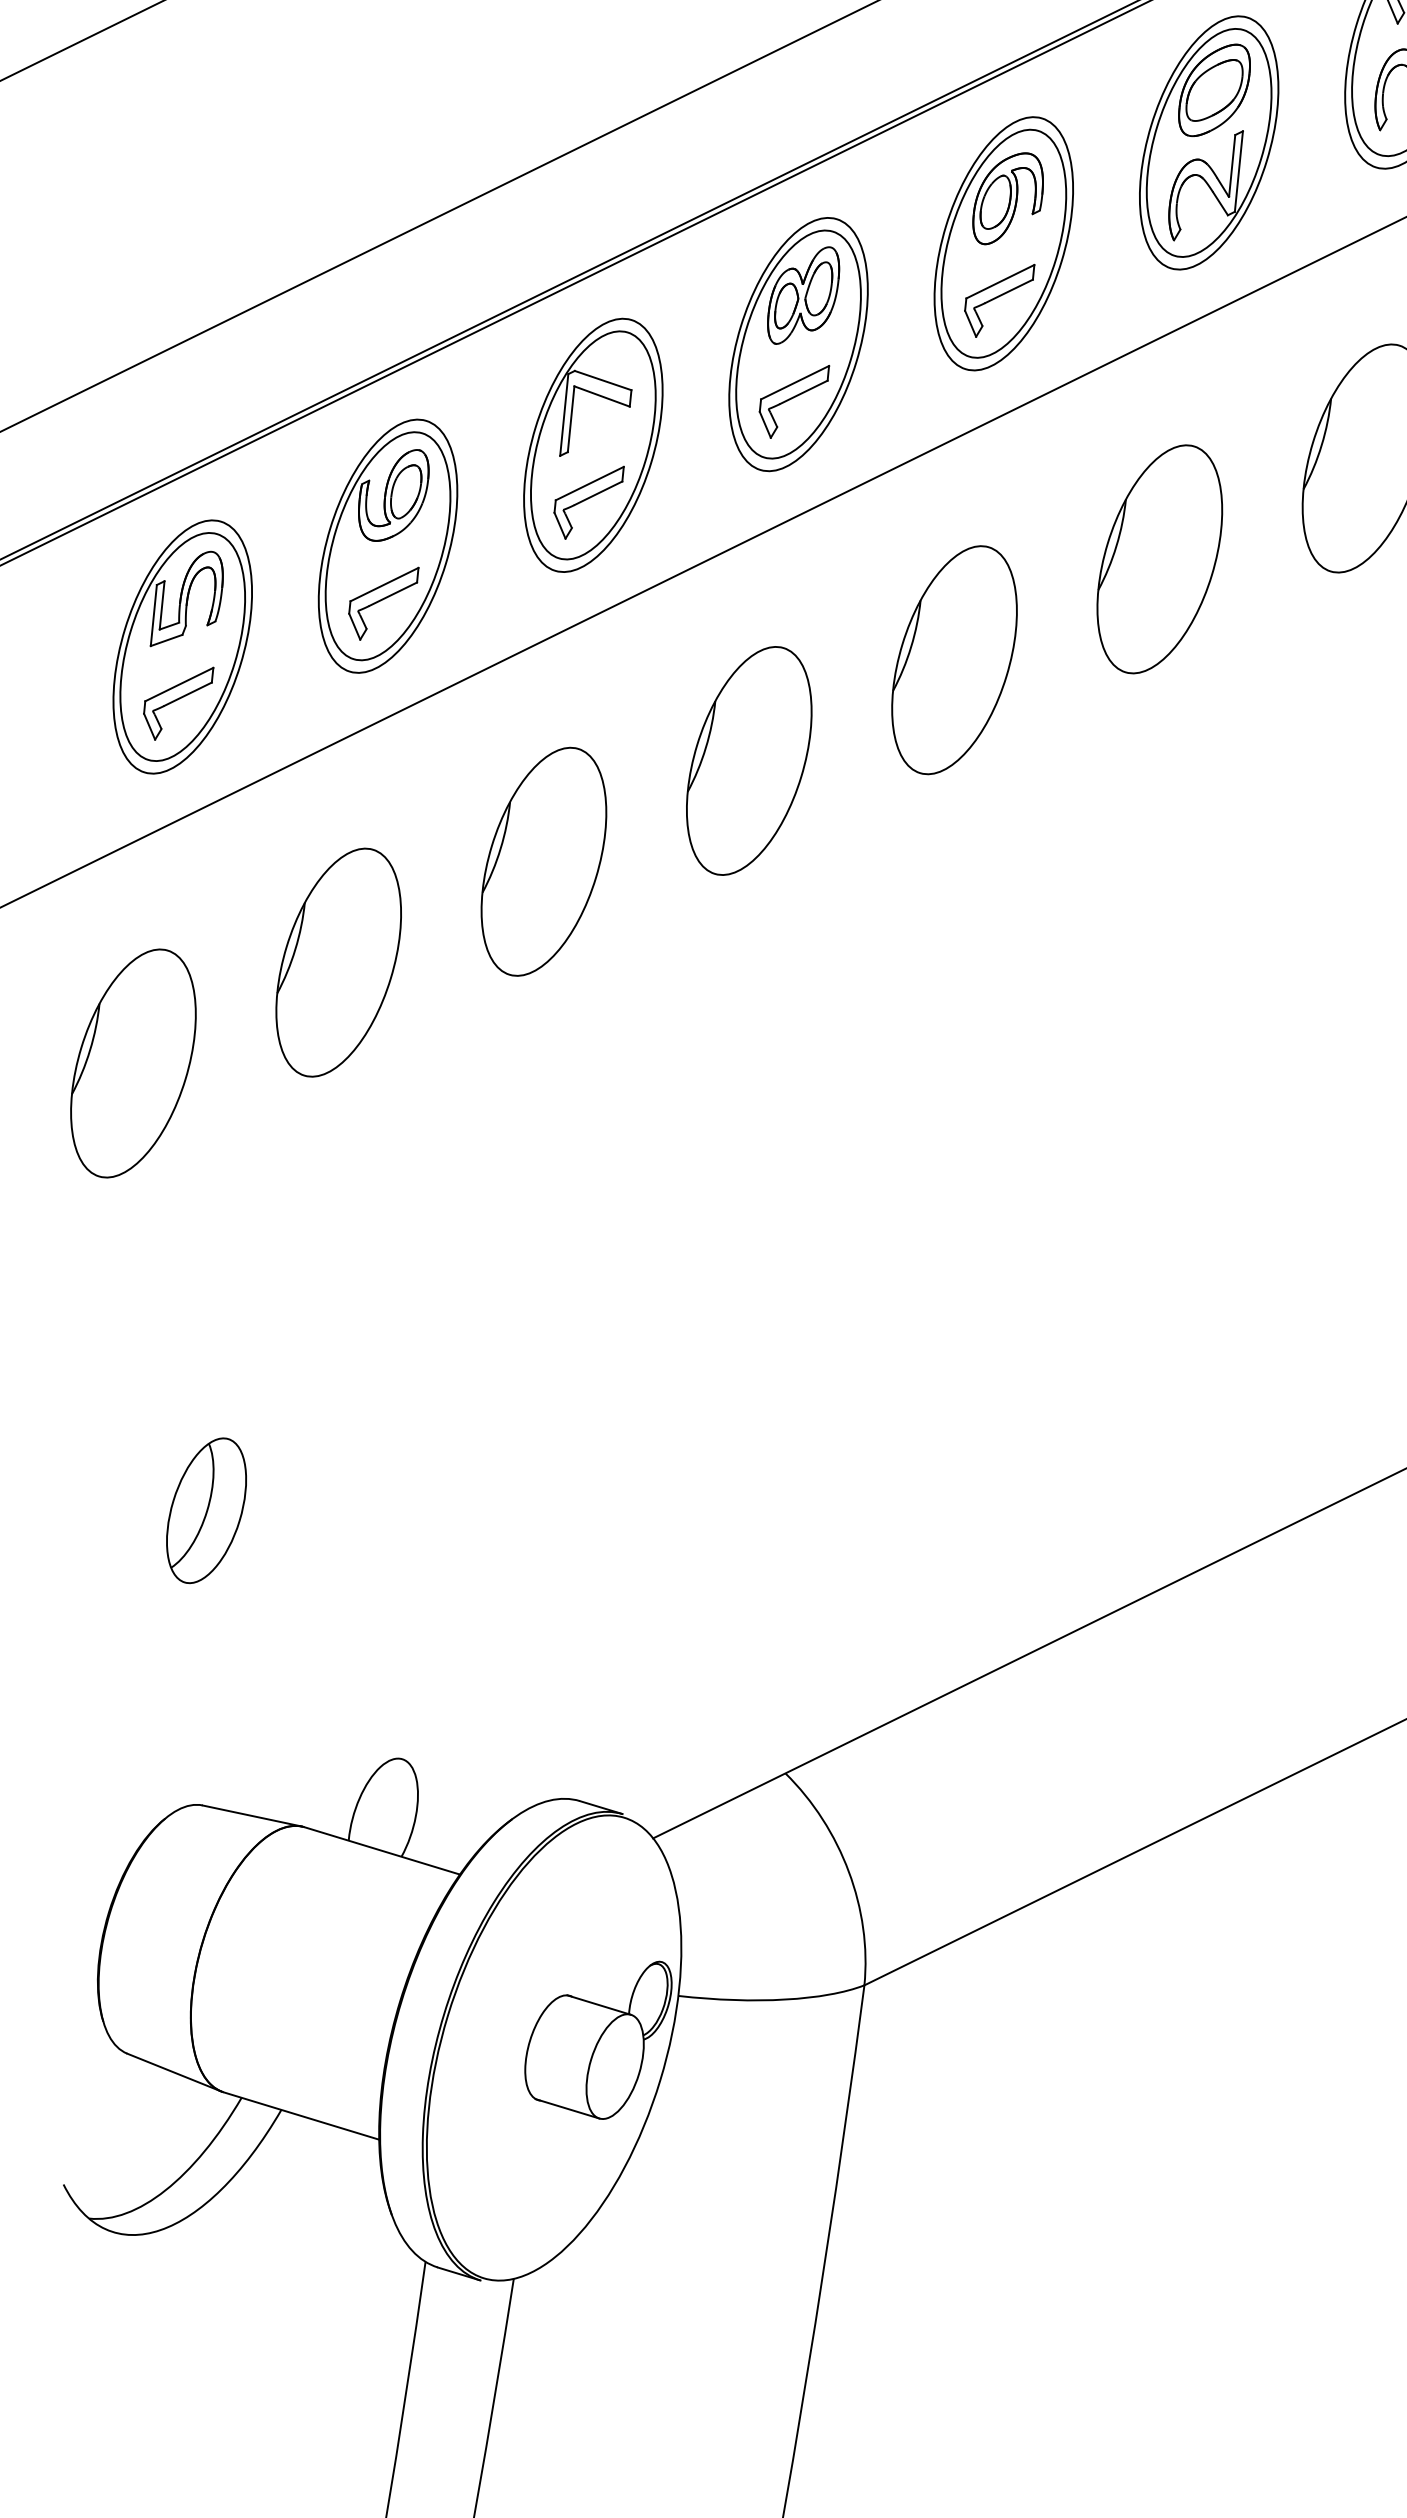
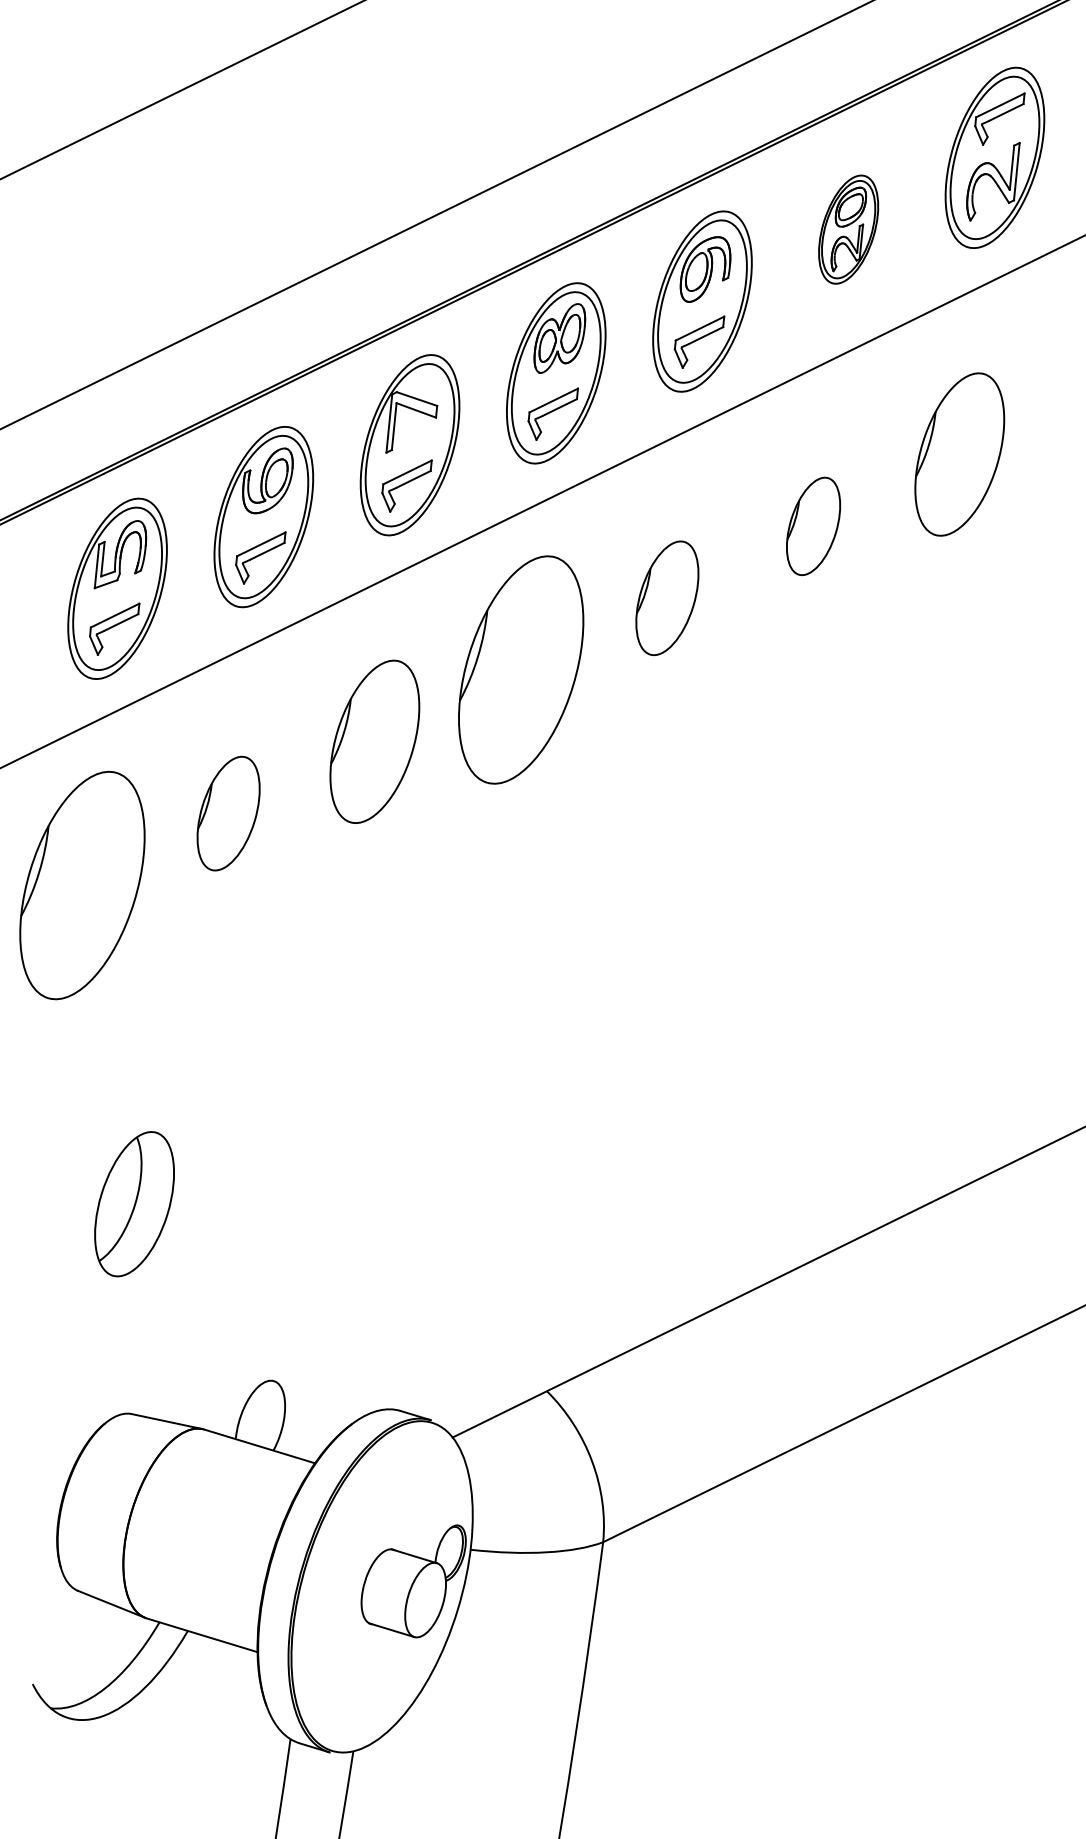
part: (1208, 142) -> (848, 229), size x0.6
part: (1159, 559) -> (813, 526), size x0.6
part: (954, 660) -> (667, 598), size x0.7
part: (748, 760) -> (520, 669), size x1.4
part: (338, 962) -> (228, 813), size x0.7
part: (133, 1063) -> (82, 885), size x1.4
part: (206, 1509) -> (134, 1203), size x1.4

